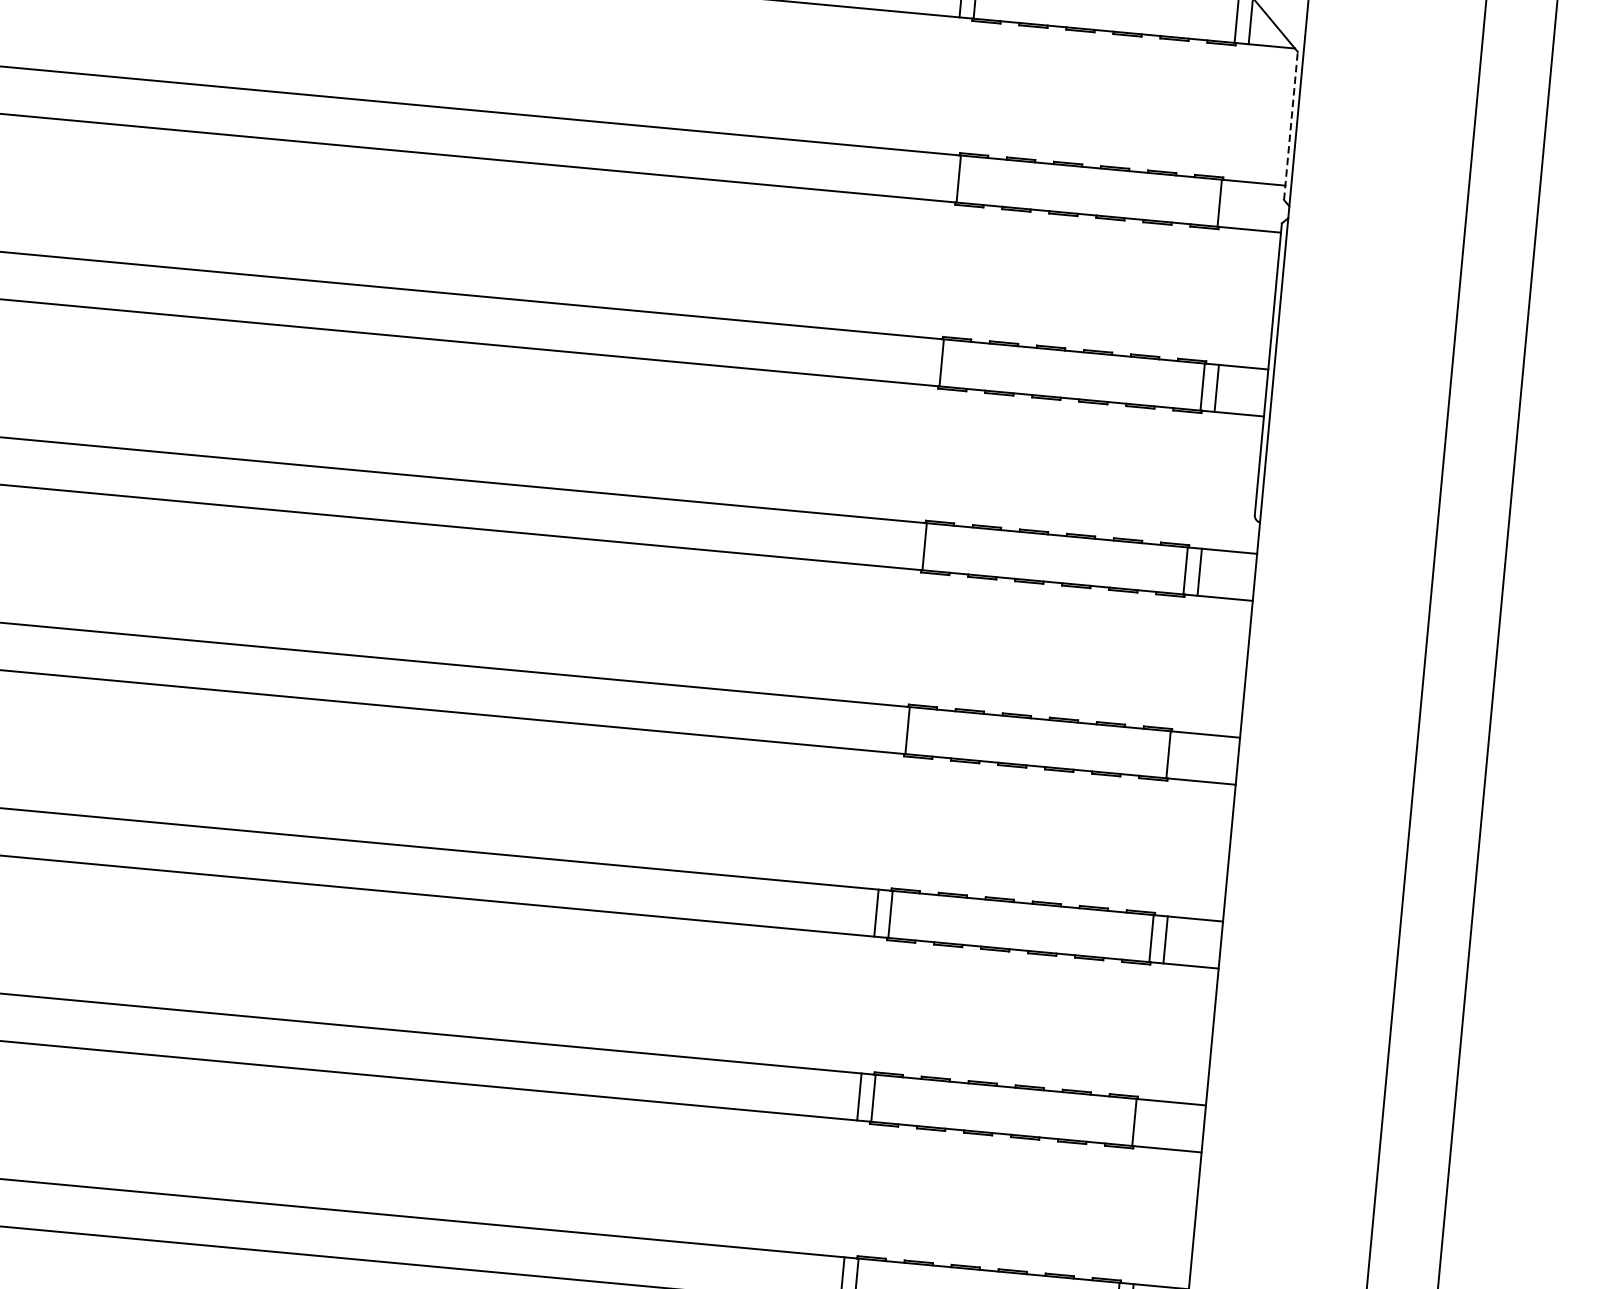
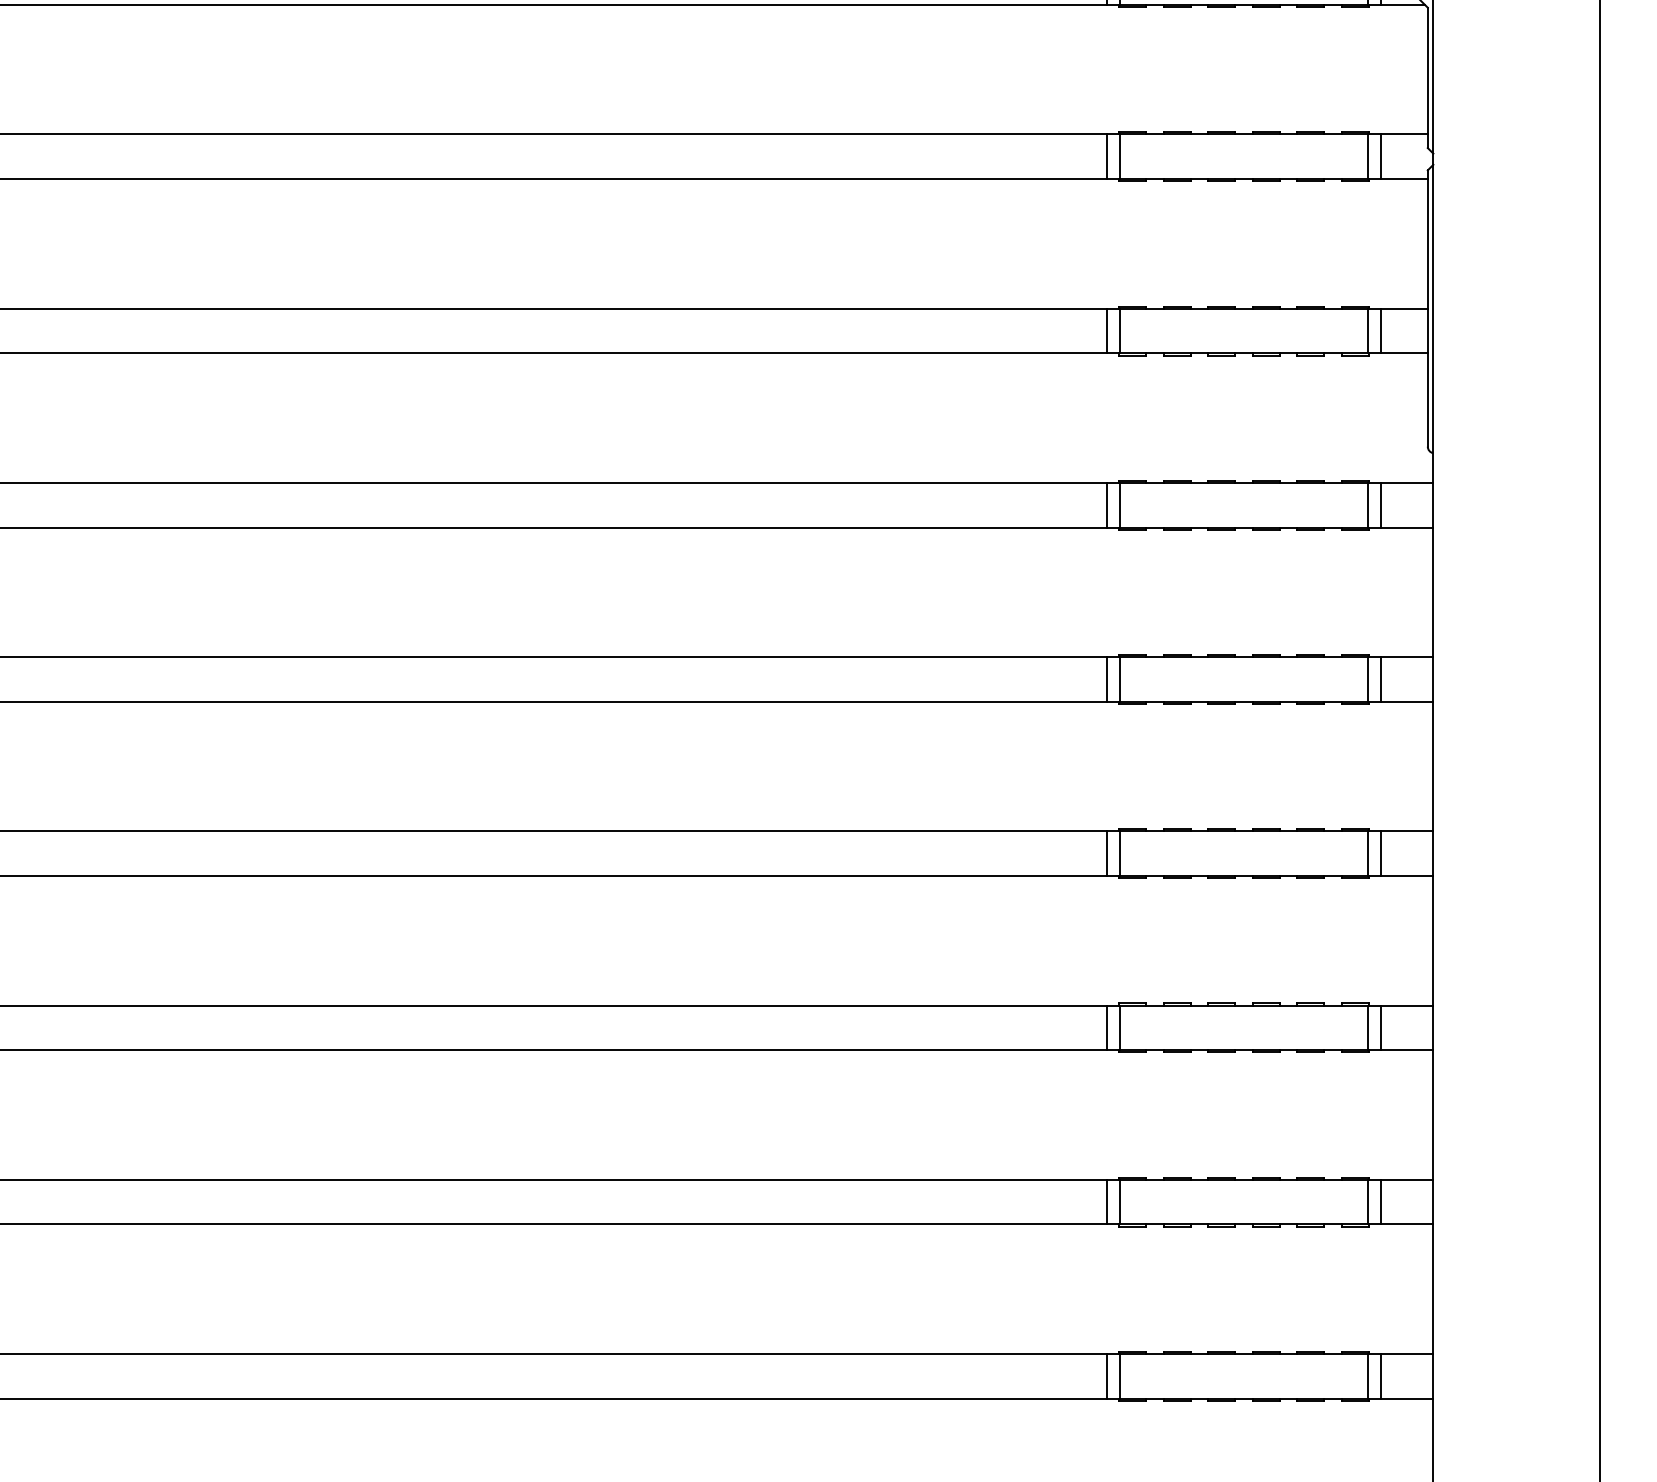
line: (1290, 125) -> (1427, 77), dashed -> solid
line: (944, 177) -> (1106, 156), added
line: (1234, 204) -> (1381, 156), added
line: (927, 360) -> (1106, 330), added
line: (910, 544) -> (1106, 504), added
line: (893, 729) -> (1106, 679), added
line: (1183, 756) -> (1381, 679), added
line: (1149, 1123) -> (1381, 1027), added

